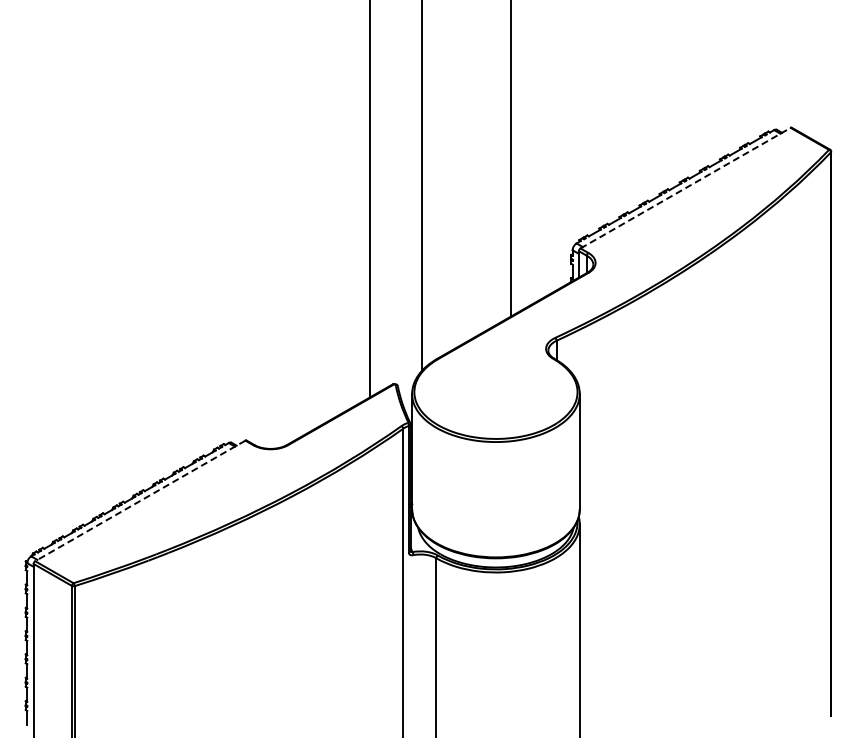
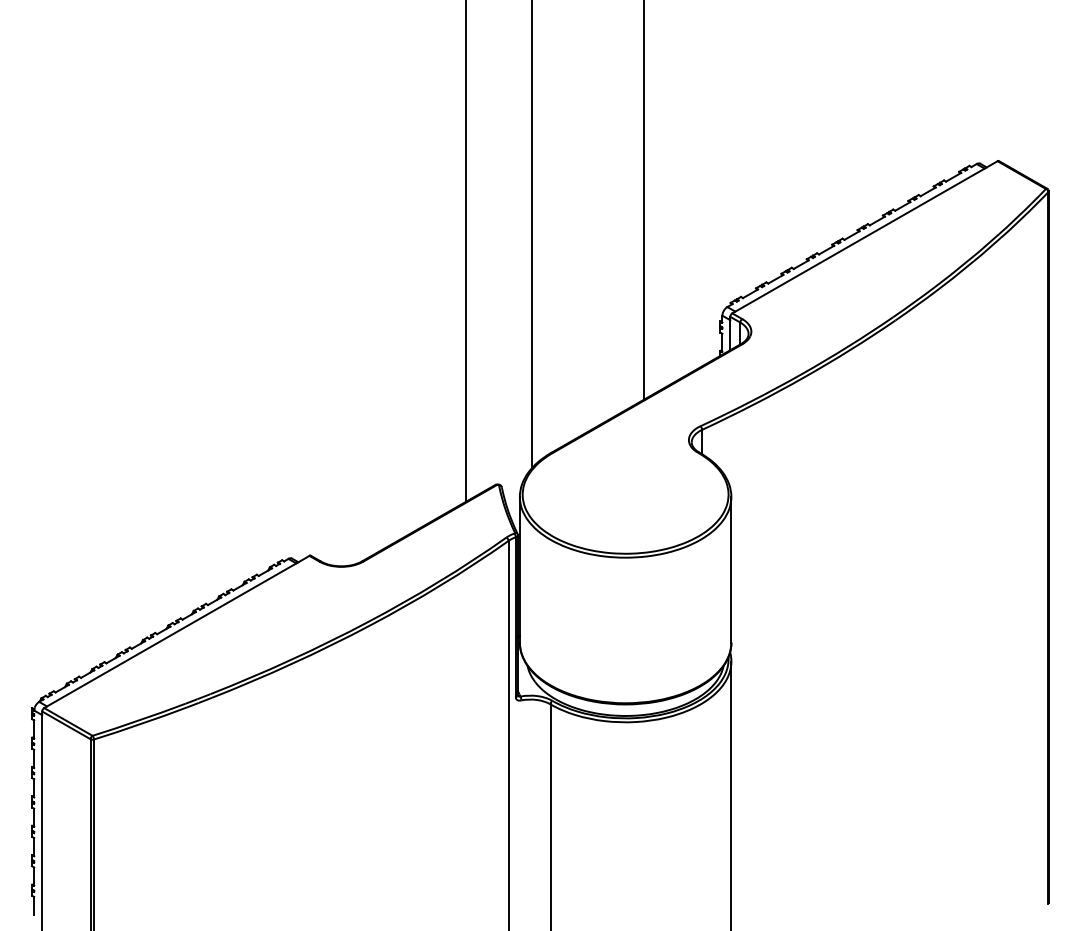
line: (686, 187) -> (866, 236), dashed -> solid
line: (139, 501) -> (175, 632), dashed -> solid

